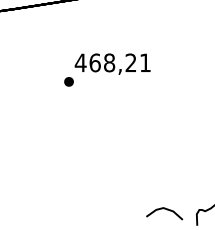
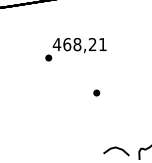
part: (136, 130) -> (96, 92), added

